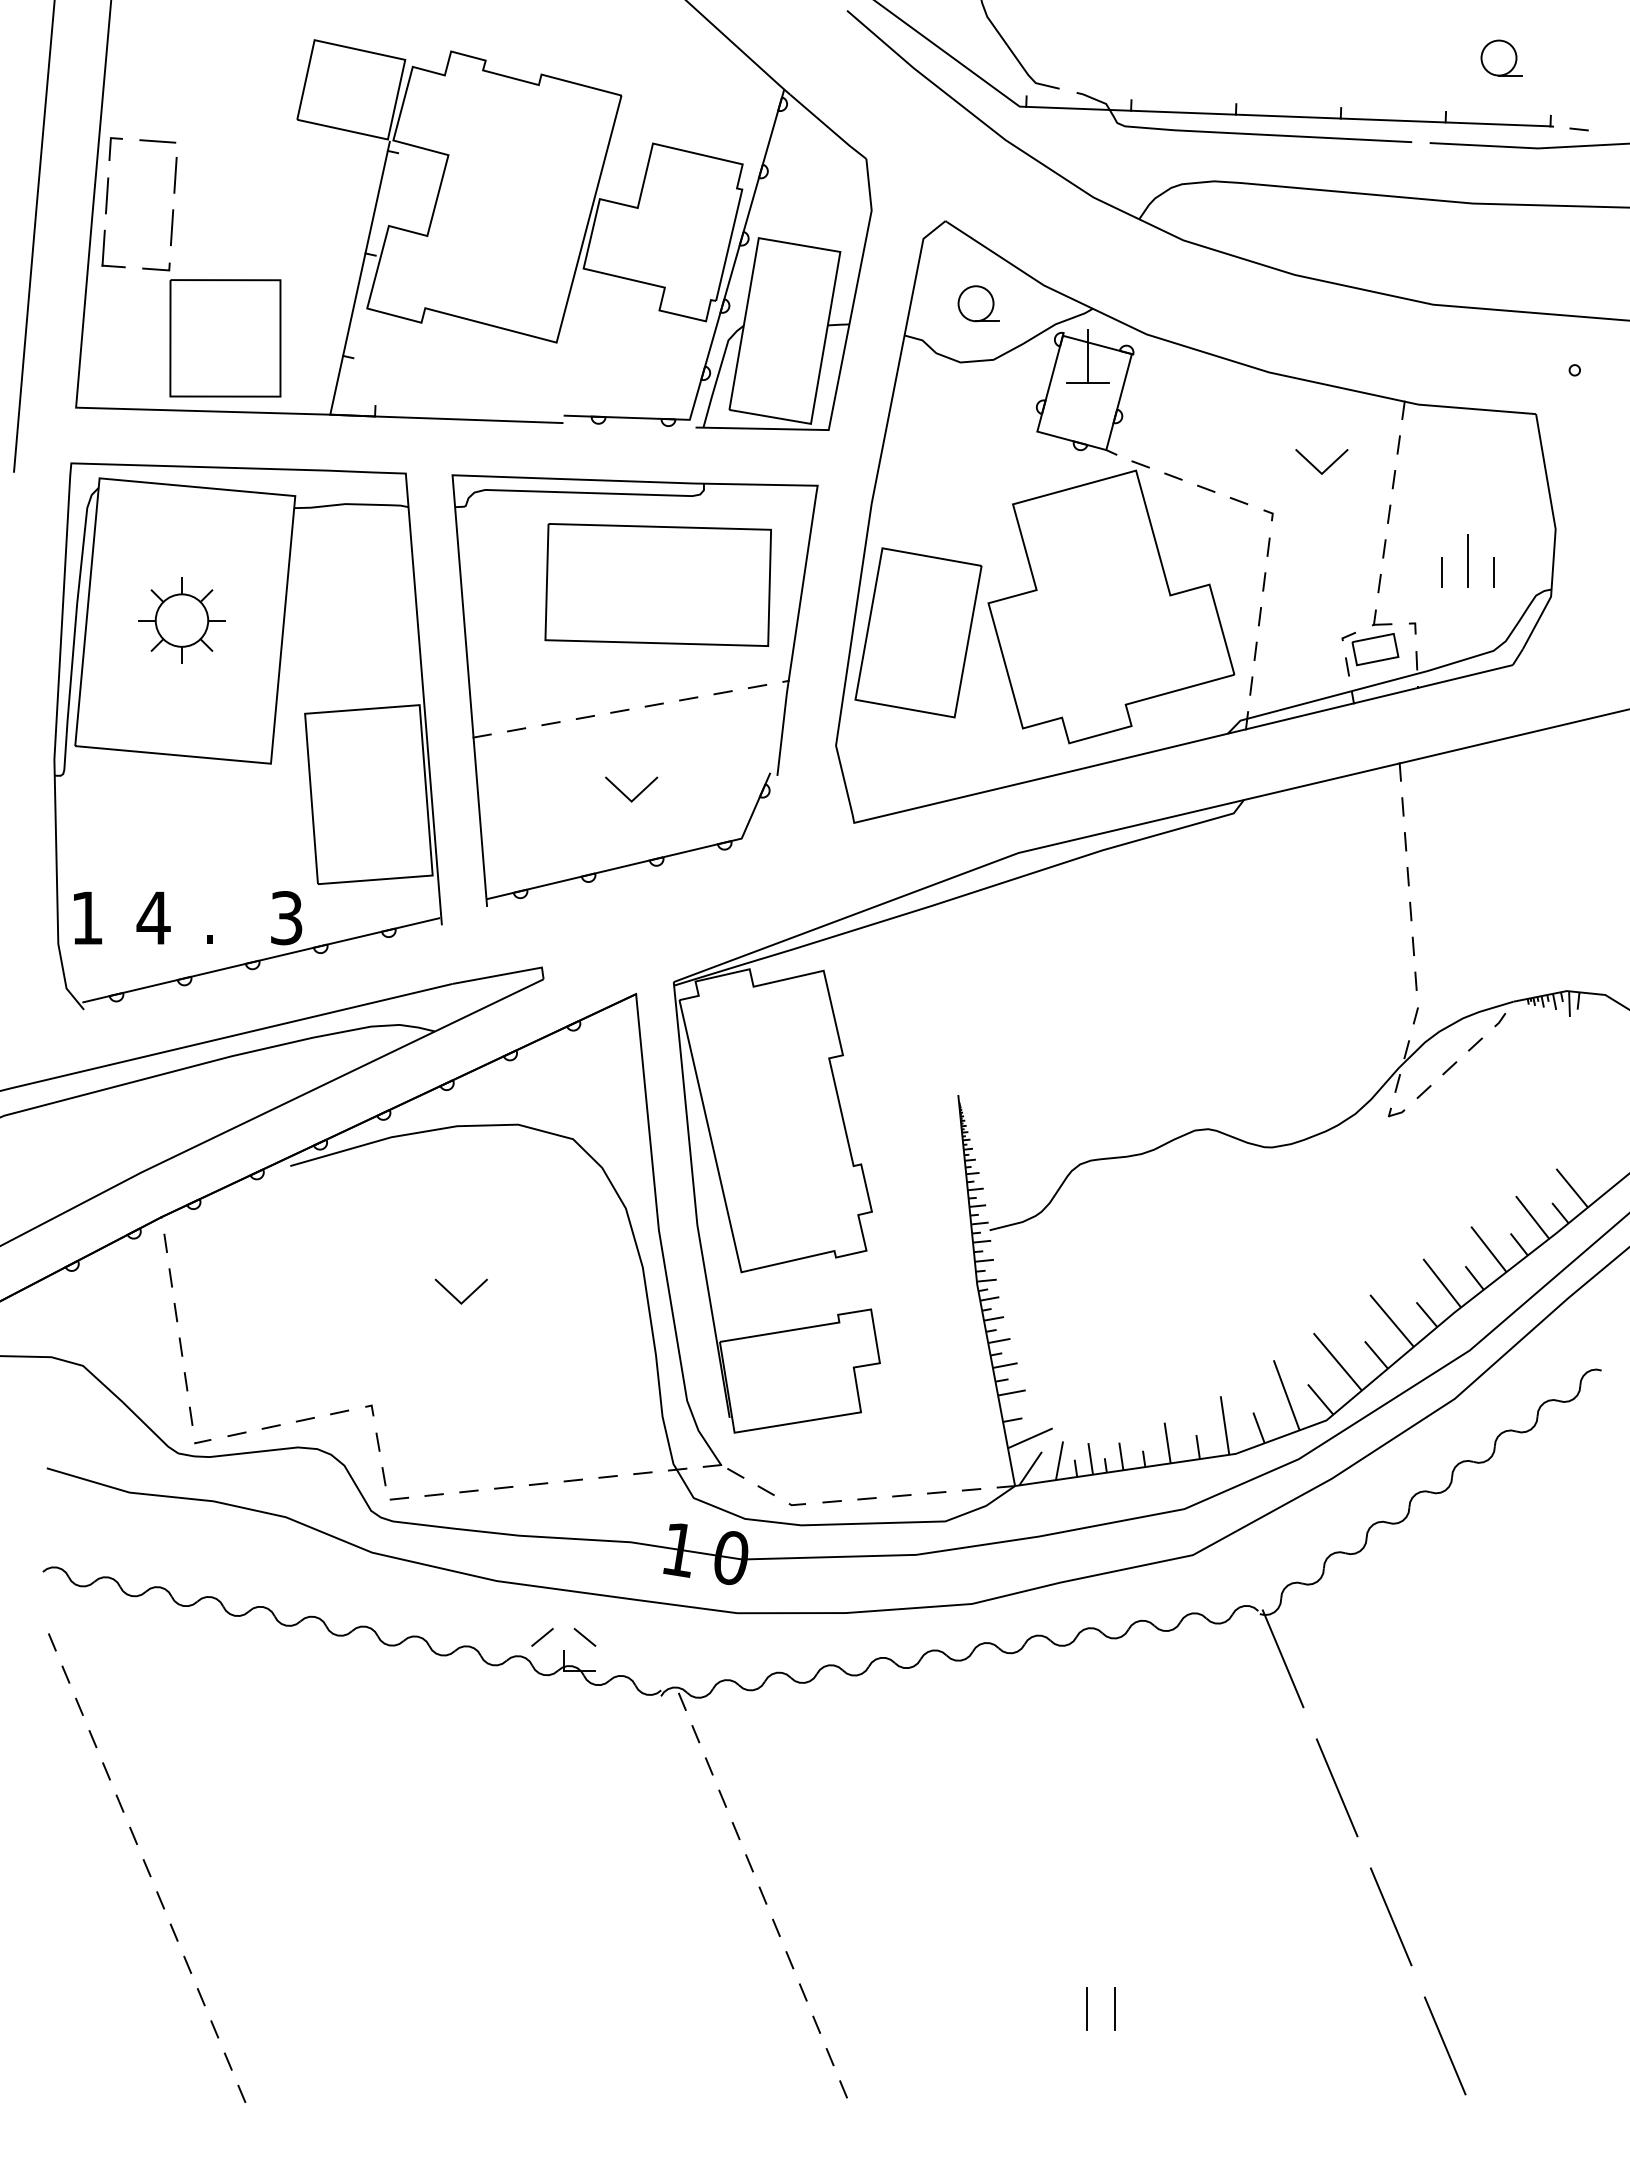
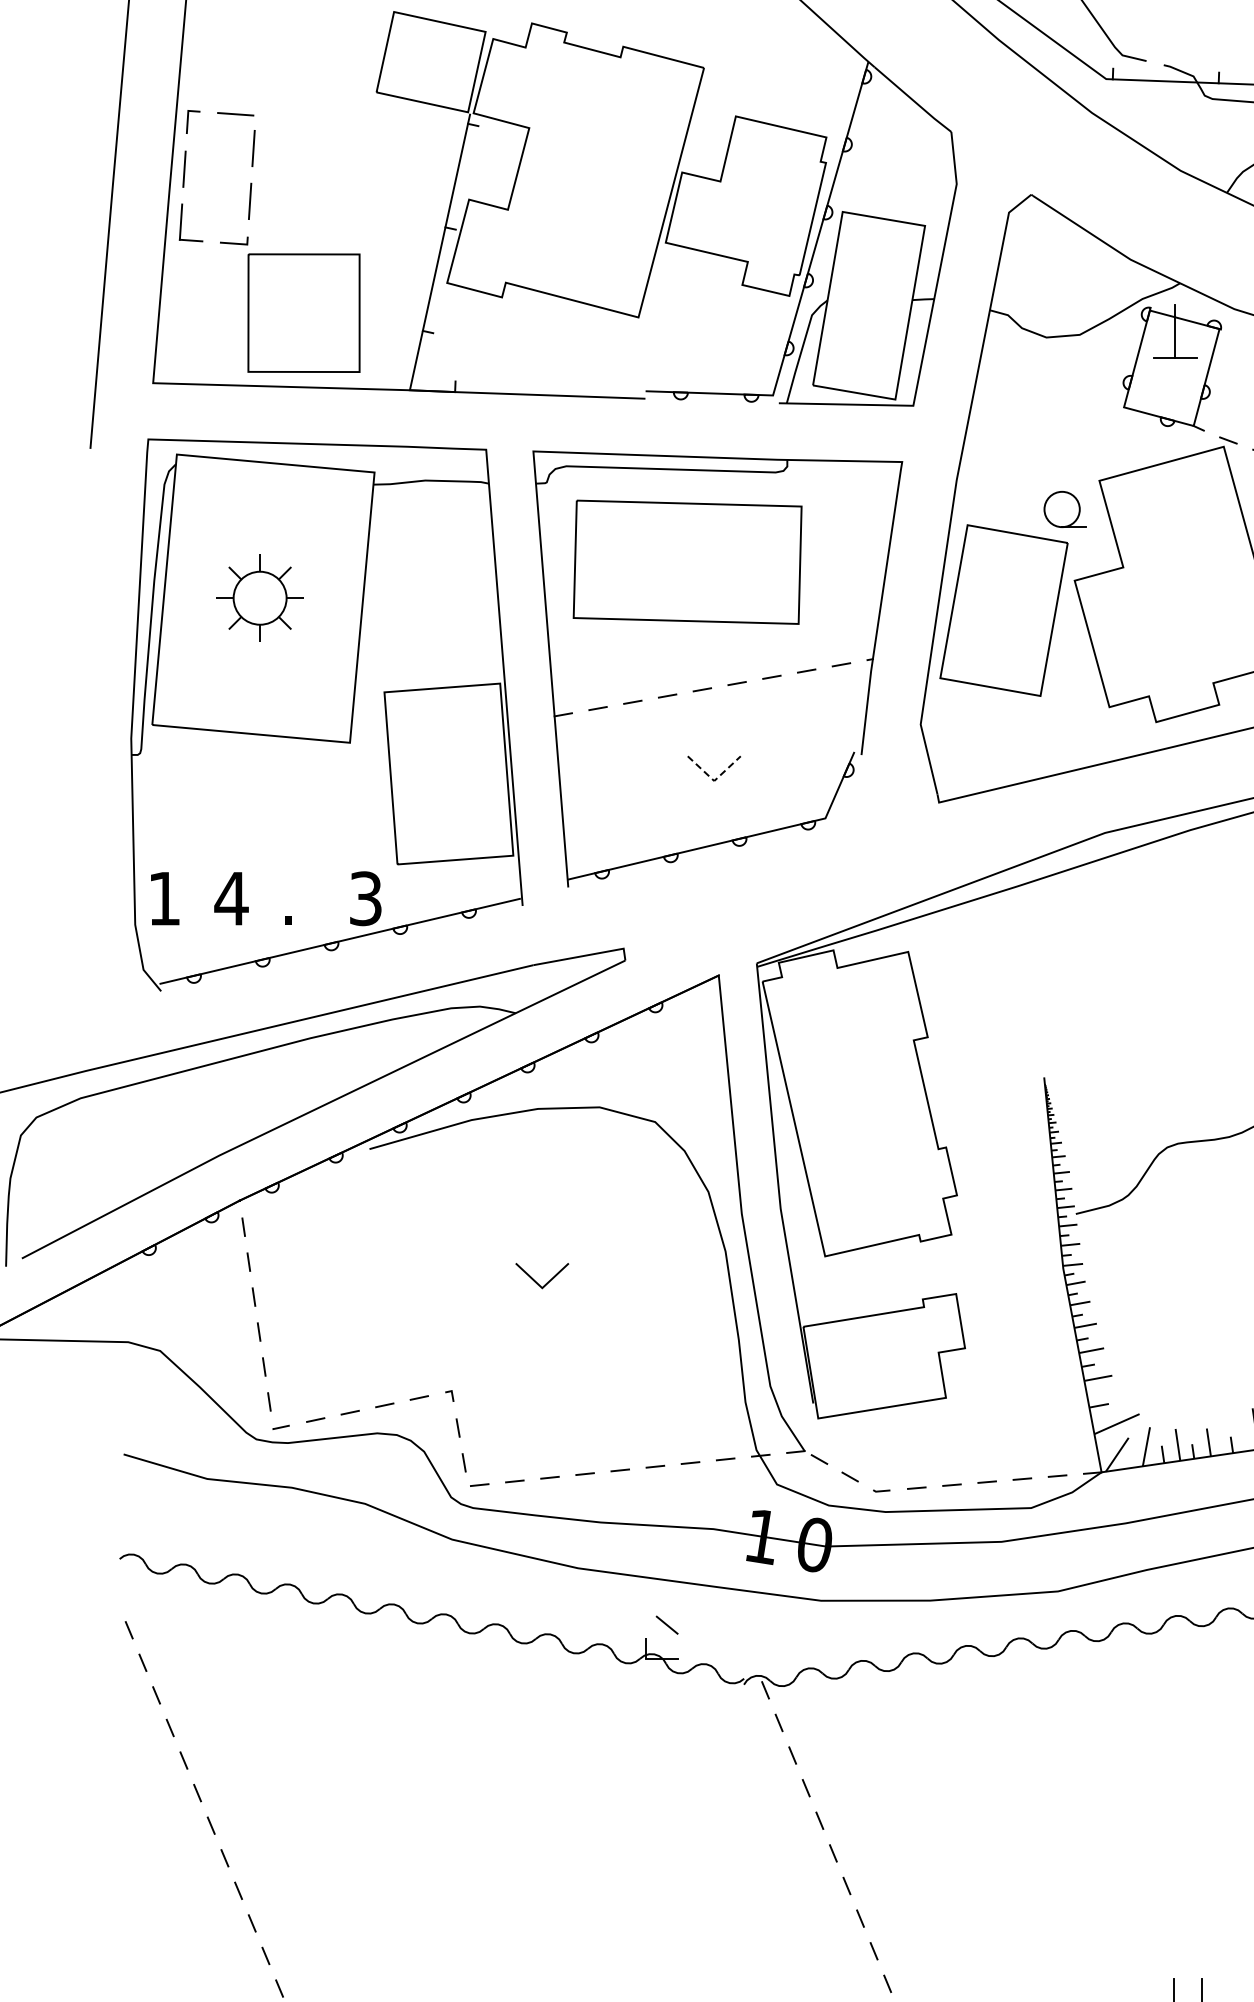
part: (978, 303) -> (1064, 509), moved
part: (657, 584) -> (686, 561), moved
line: (631, 801) -> (714, 780), solid -> dashed
line: (542, 1637) -> (624, 1625), removed

